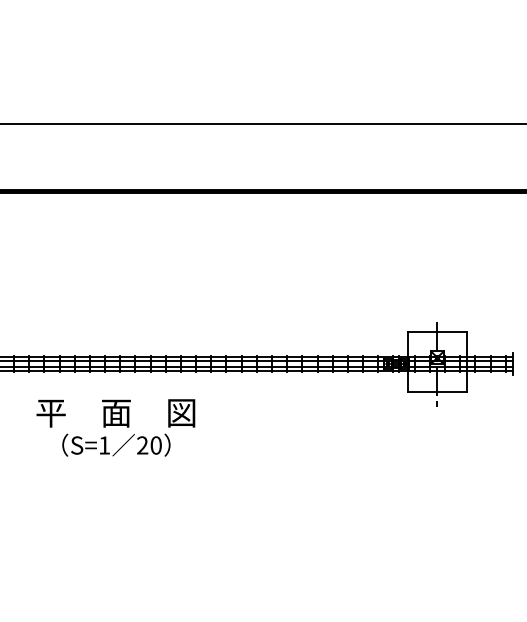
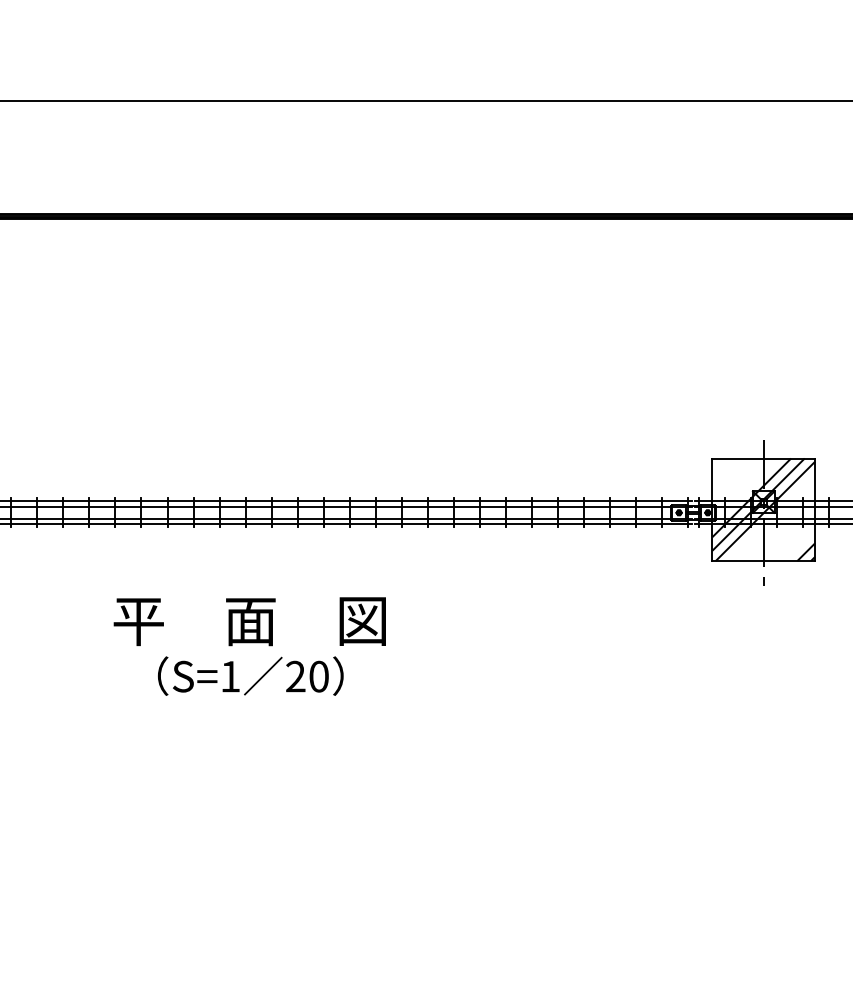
hatch: (437, 362) -> (763, 510), added
text: (115, 427) -> (249, 645), moved

